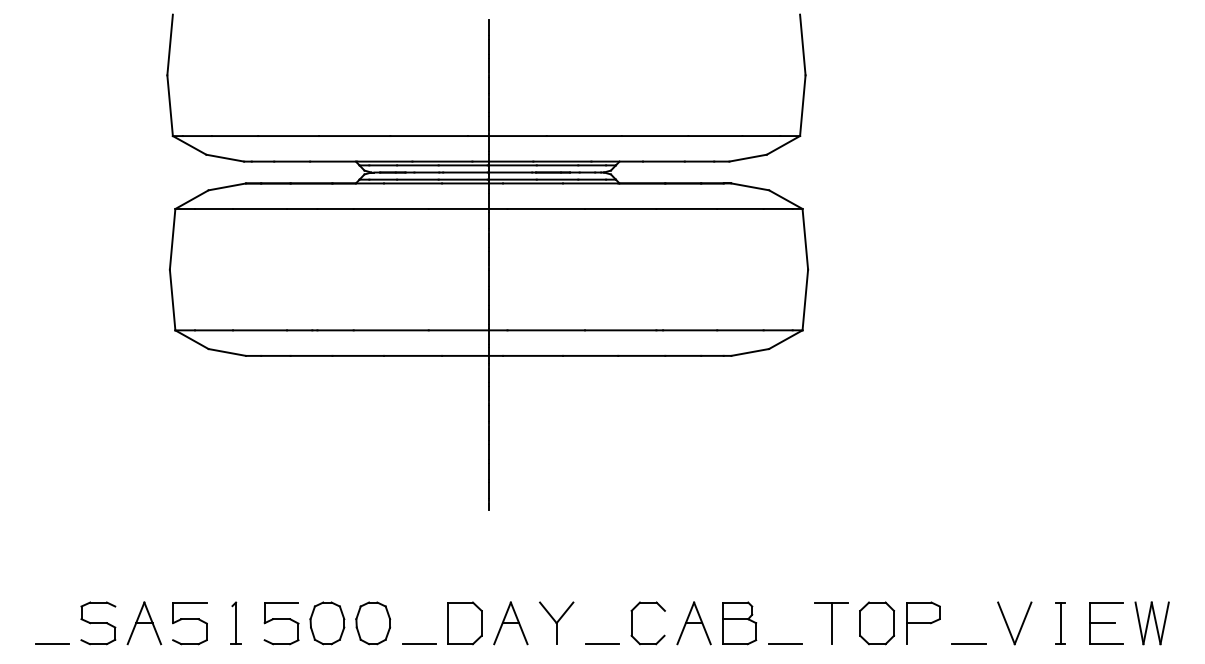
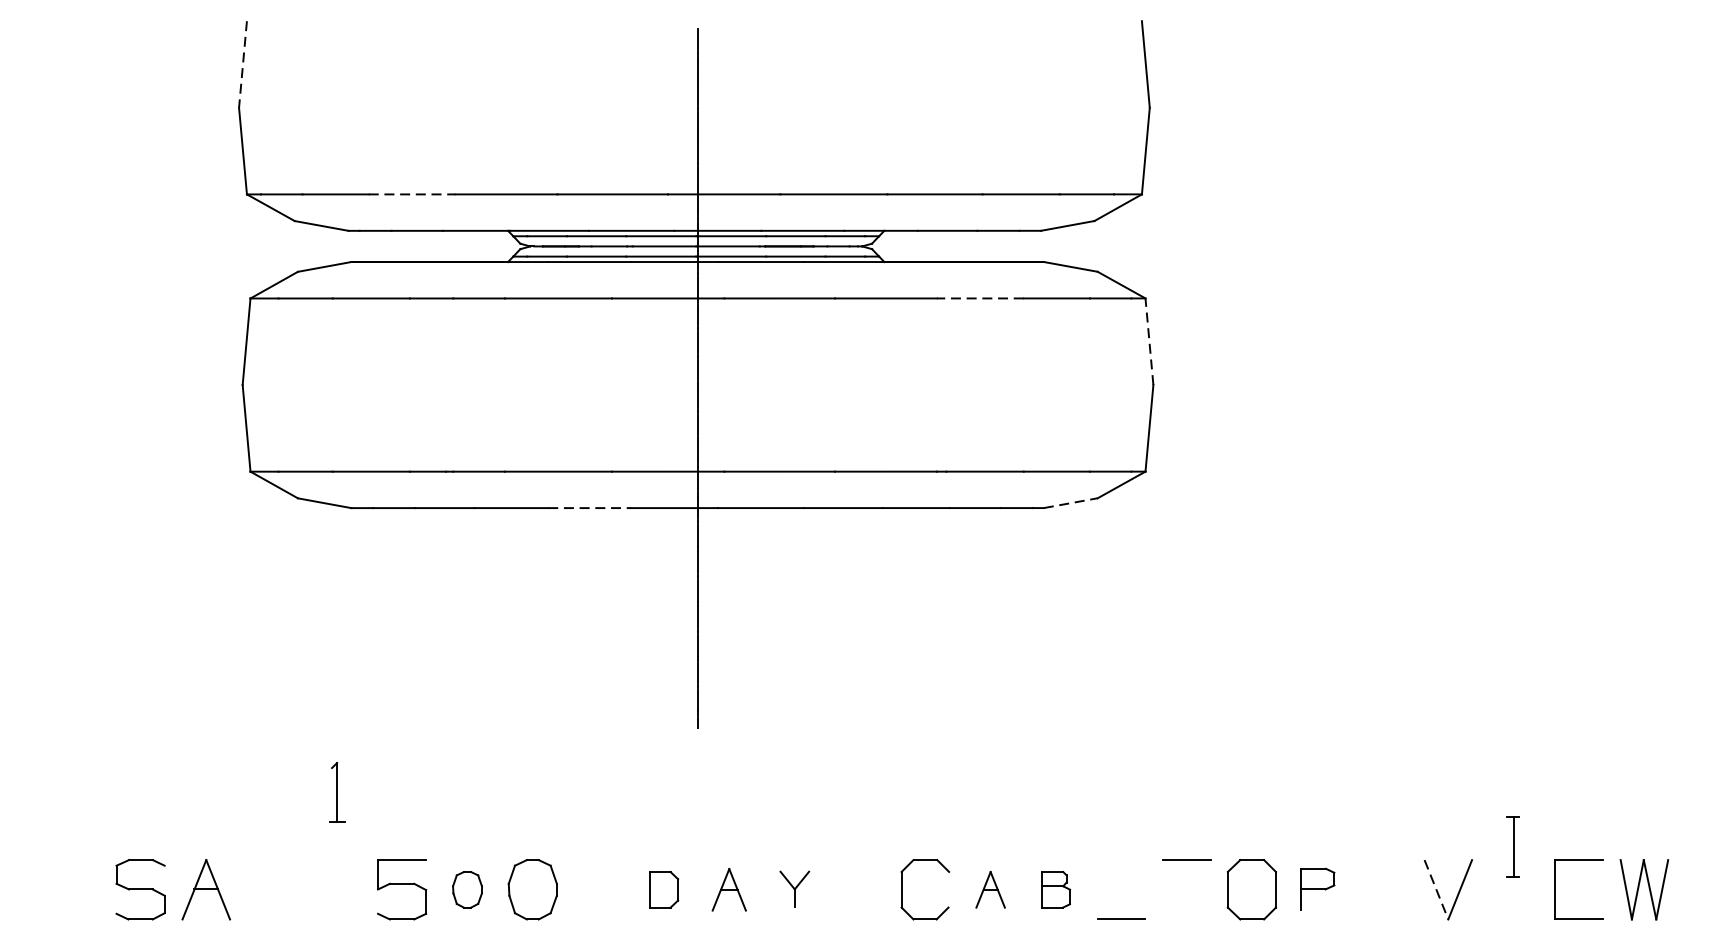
line: (170, 45) -> (243, 65), solid -> dashed
line: (289, 136) -> (413, 195), solid -> dashed
line: (686, 208) -> (979, 297), solid -> dashed
line: (805, 238) -> (1149, 340), solid -> dashed
line: (750, 352) -> (1071, 503), solid -> dashed
line: (413, 355) -> (590, 507), solid -> dashed
part: (235, 622) -> (336, 791), moved
part: (556, 622) -> (794, 888), size x0.6
part: (923, 622) -> (1318, 888), size x0.7
part: (189, 623) -> (270, 889), removed
part: (327, 623) -> (467, 889), size x0.6
part: (464, 623) -> (663, 889), size x0.6
part: (510, 623) -> (728, 889), size x0.7
part: (693, 623) -> (989, 889), size x0.6
part: (739, 623) -> (1055, 889), size x0.6
line: (831, 623) -> (1186, 889), removed
line: (1006, 623) -> (1436, 889), solid -> dashed
part: (1060, 623) -> (1513, 847), moved
line: (1101, 623) -> (1572, 889), removed
line: (52, 644) -> (75, 919), removed
line: (418, 644) -> (597, 919), removed
line: (602, 644) -> (860, 919), removed
line: (968, 644) -> (1382, 919), removed

